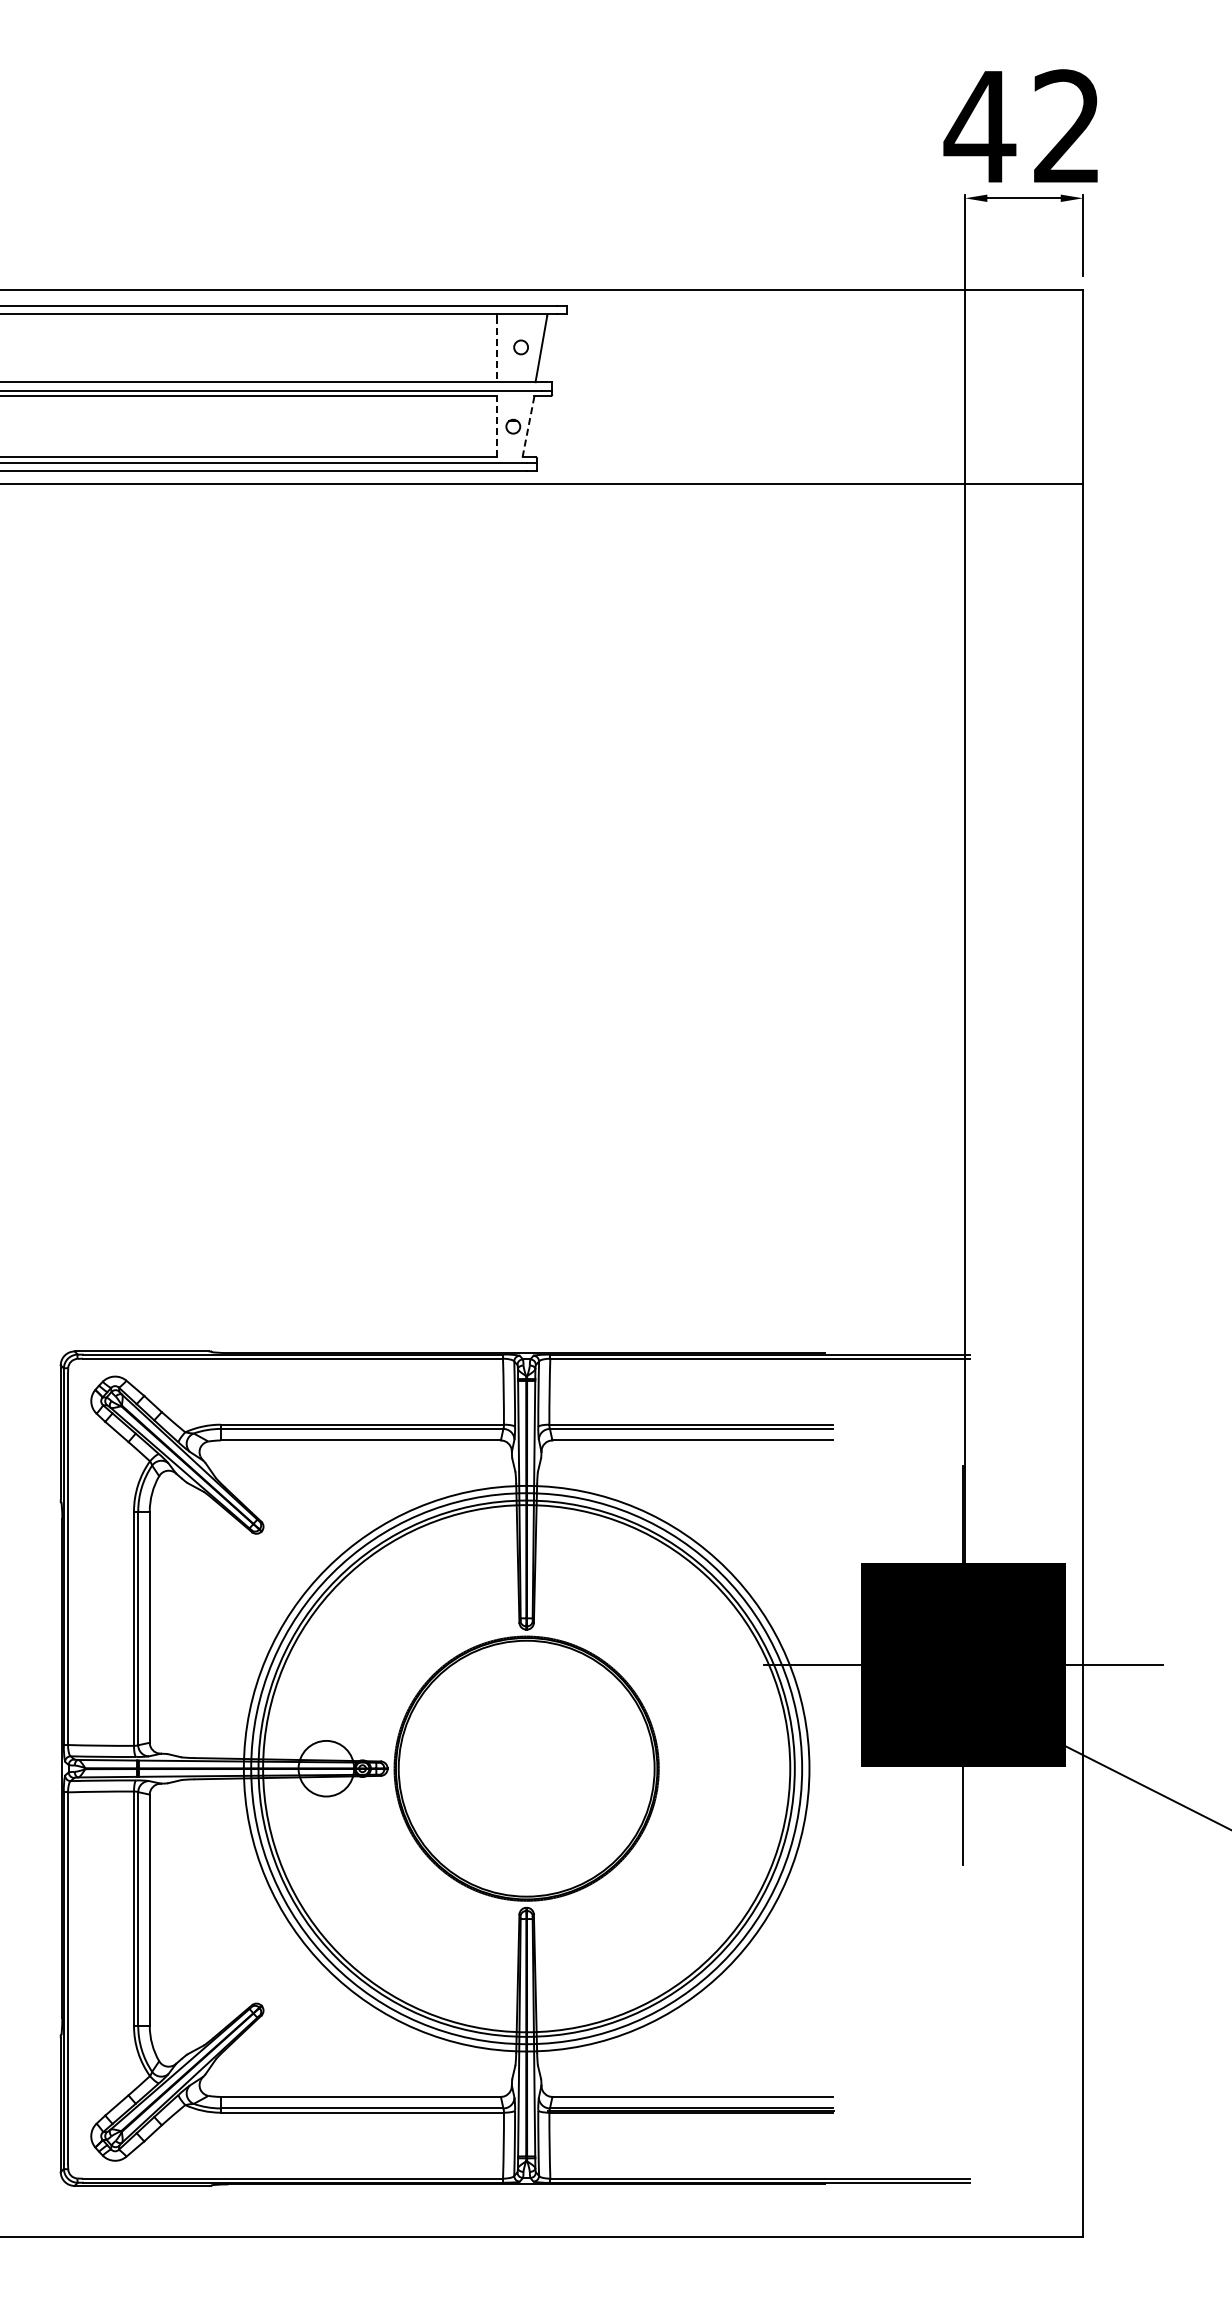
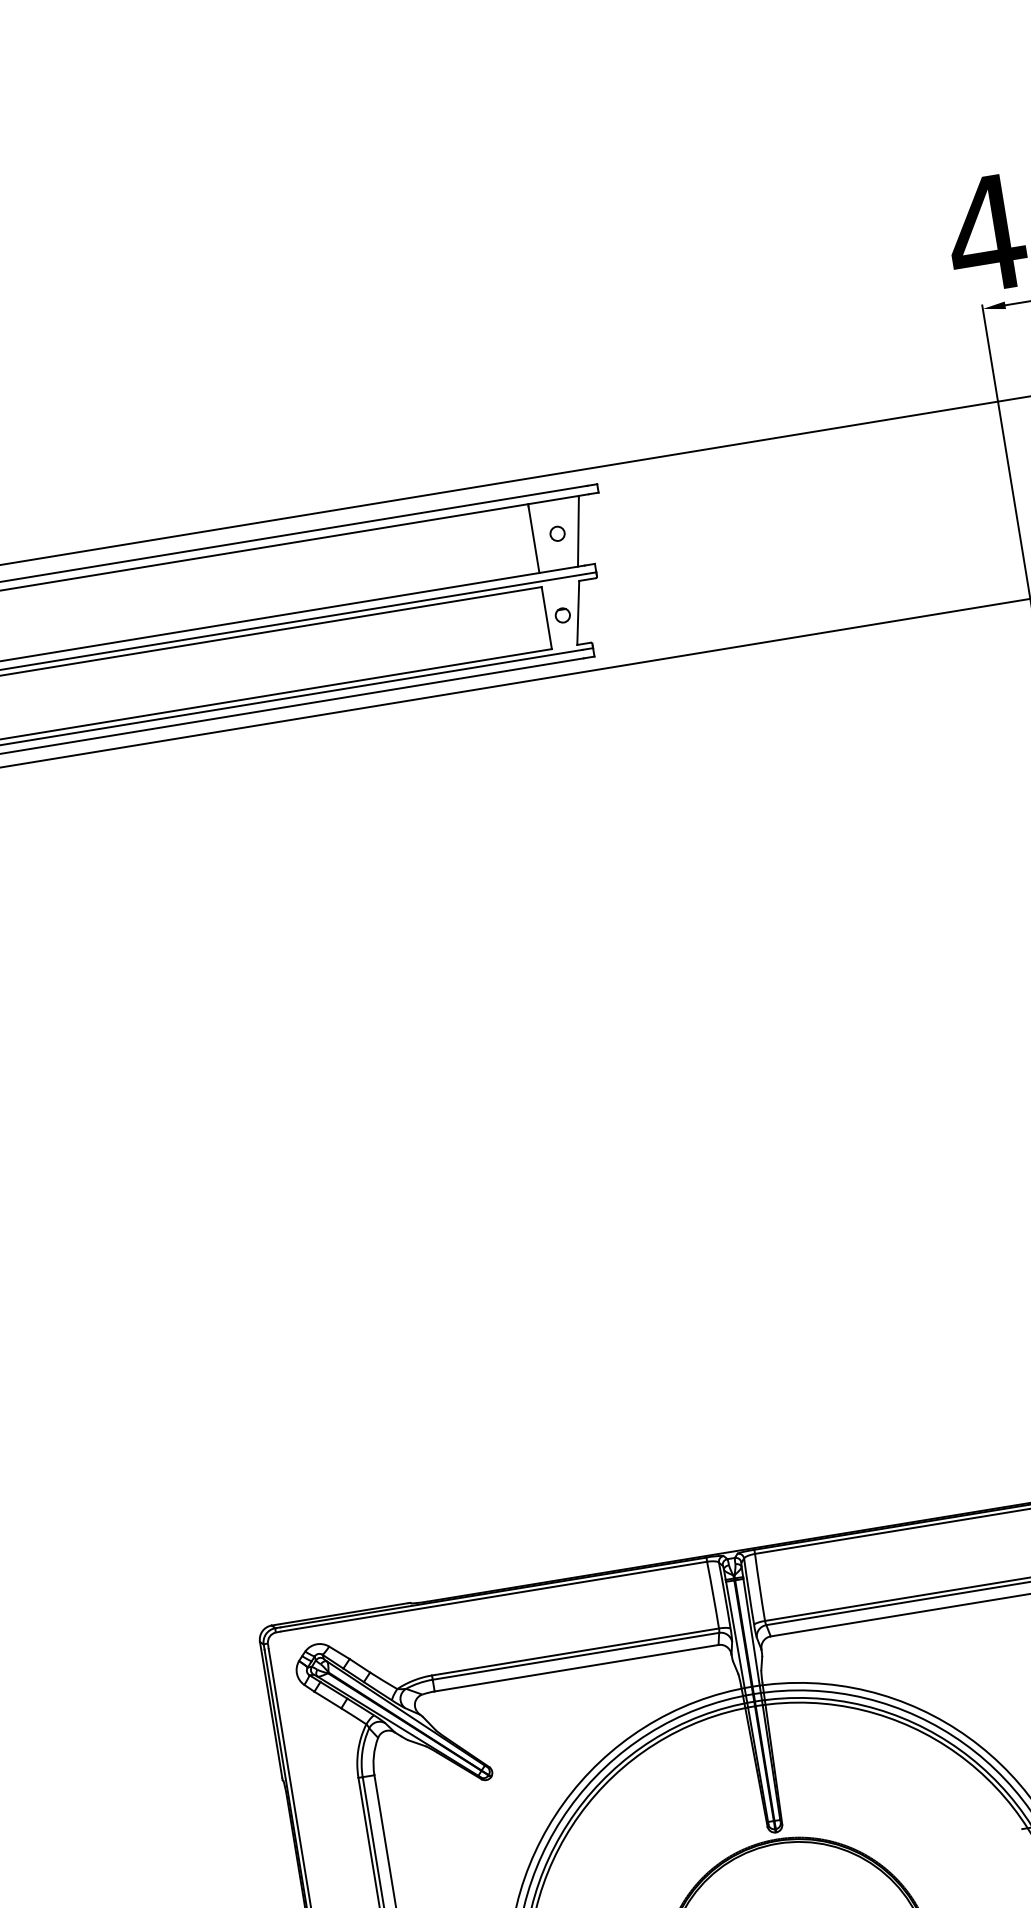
line: (497, 349) -> (534, 539), dashed -> solid
line: (497, 426) -> (546, 617), dashed -> solid
line: (528, 426) -> (578, 612), dashed -> solid

